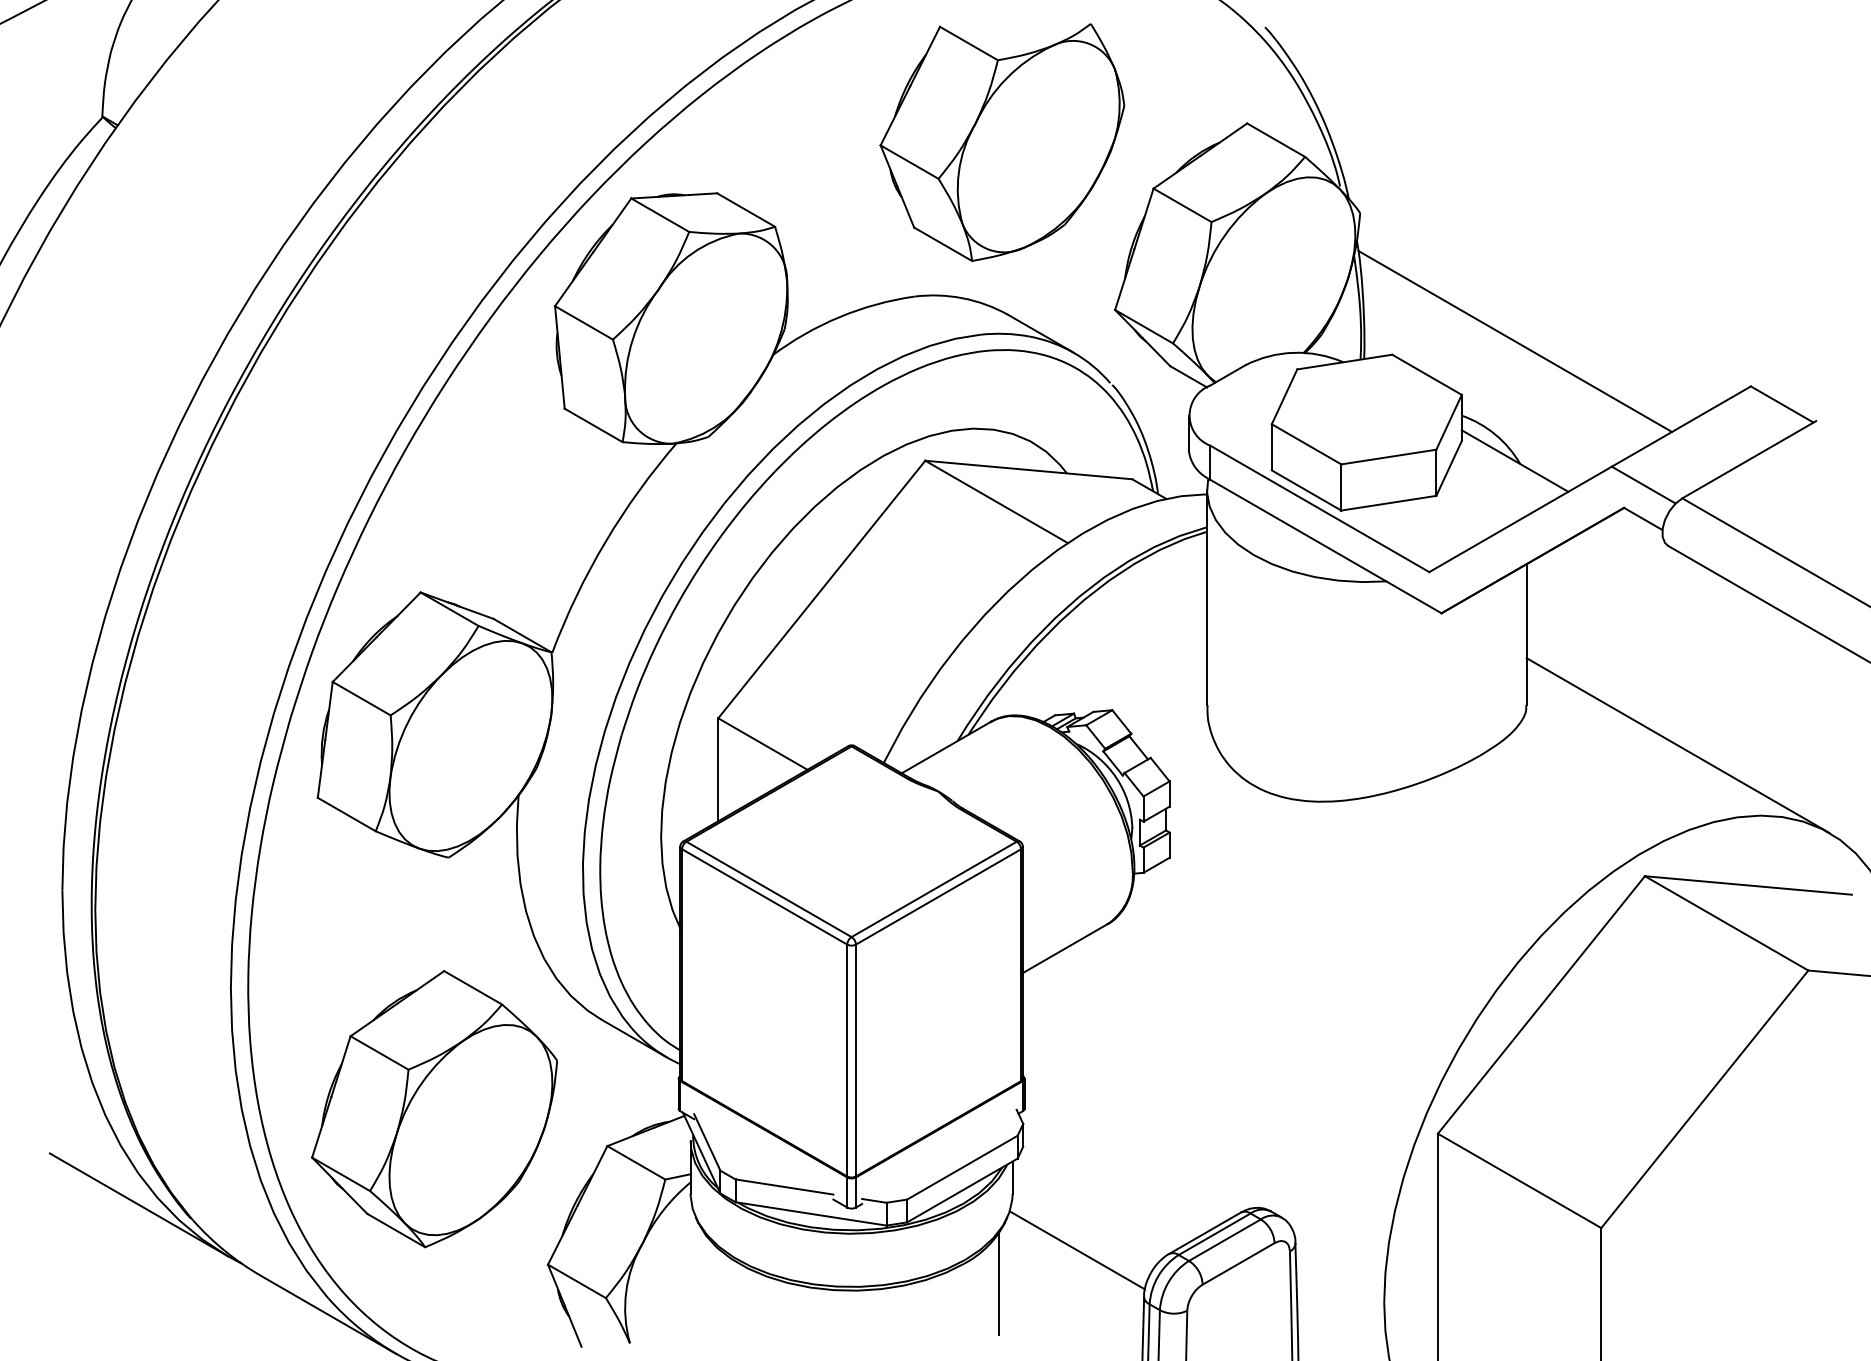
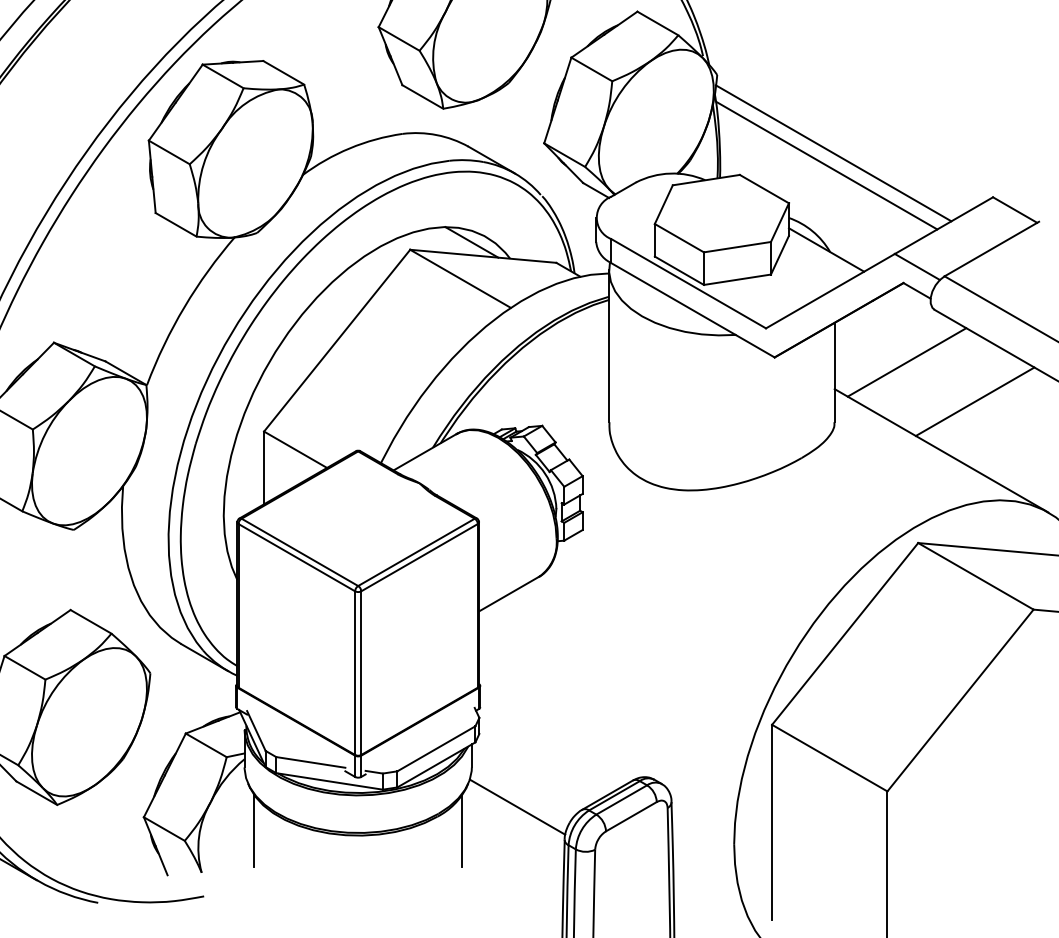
line: (1524, 323) -> (833, 152), added
line: (1012, 449) -> (471, 241), added
line: (1629, 619) -> (907, 361), added
line: (1725, 675) -> (975, 401), added
line: (704, 1283) -> (254, 830), added

